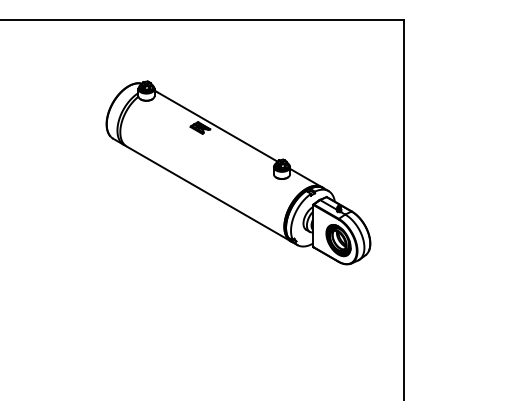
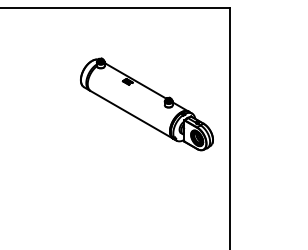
part: (237, 172) -> (146, 104), moved

